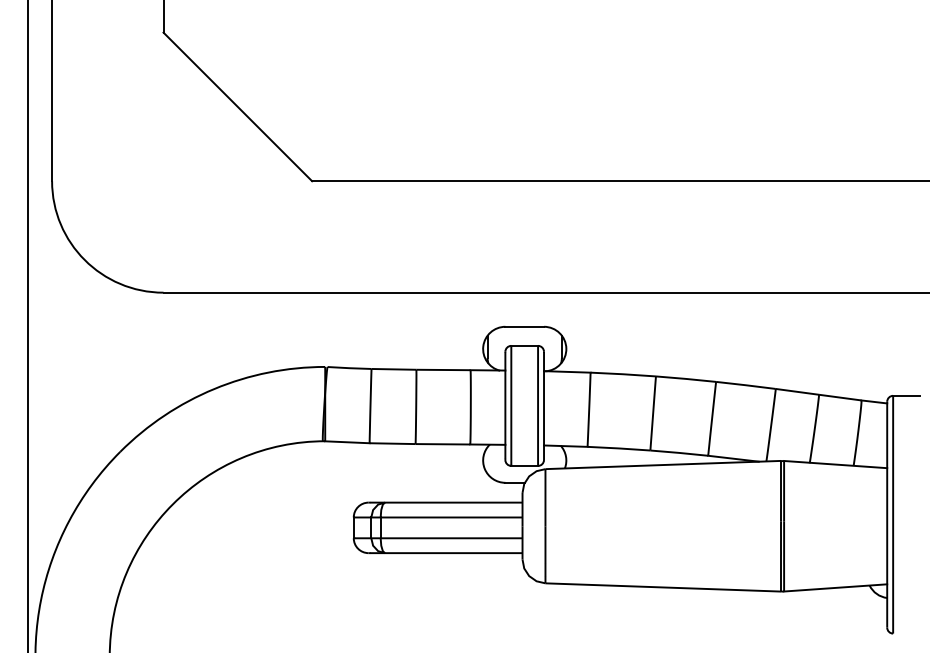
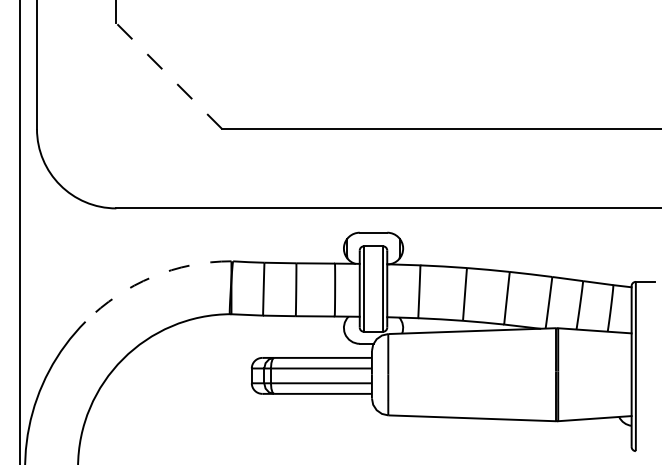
line: (238, 107) -> (169, 76), solid -> dashed
arc: (214, 389) -> (152, 277), solid -> dashed

